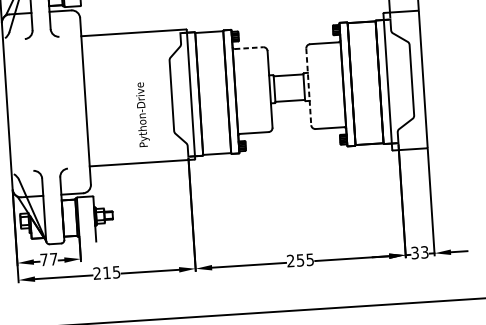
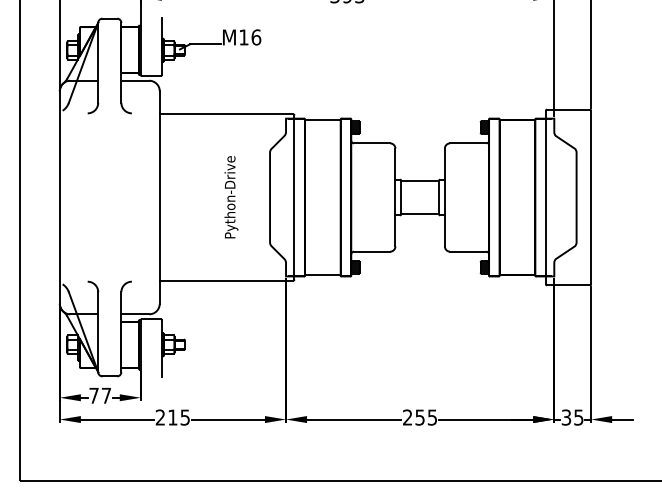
line: (249, 48) -> (372, 143), dashed -> solid
line: (308, 86) -> (444, 197), dashed -> solid
text: (142, 114) -> (231, 197), moved
text: (424, 251) -> (578, 416), 33 -> 35

